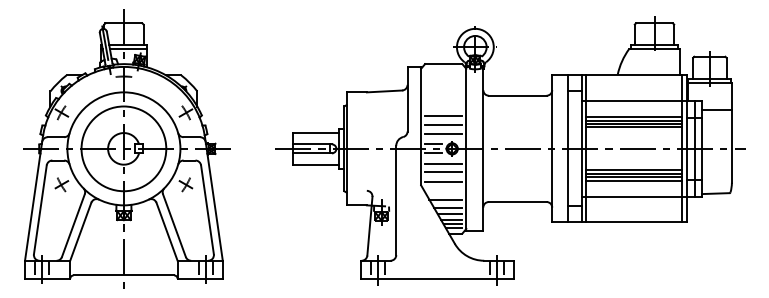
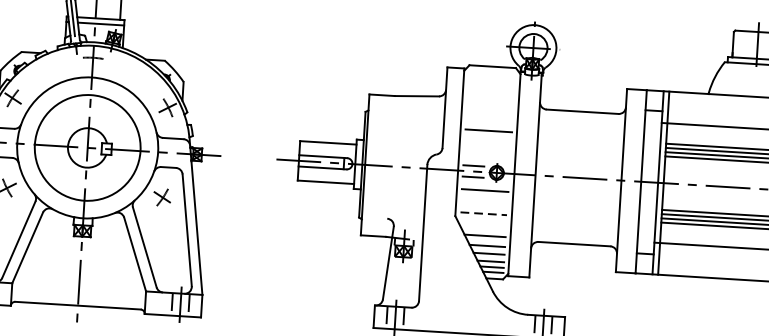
line: (443, 125) -> (487, 143), removed
line: (443, 134) -> (487, 154), removed
line: (443, 172) -> (484, 201), removed
line: (443, 182) -> (483, 214), solid -> dashed

